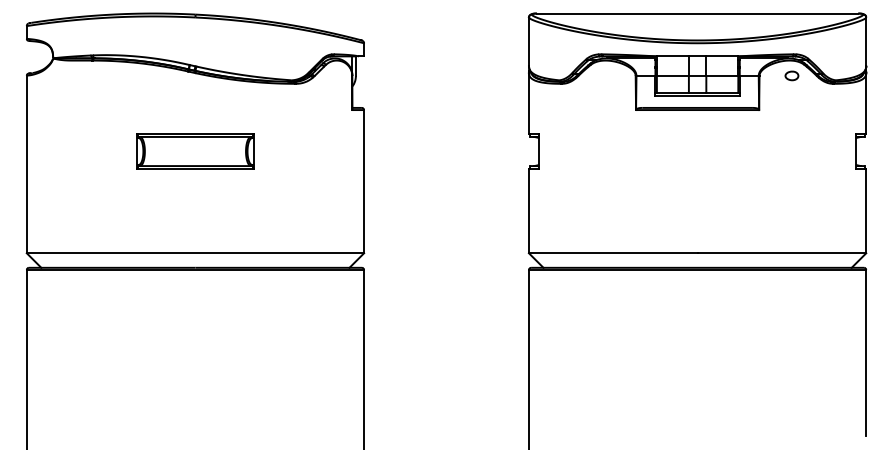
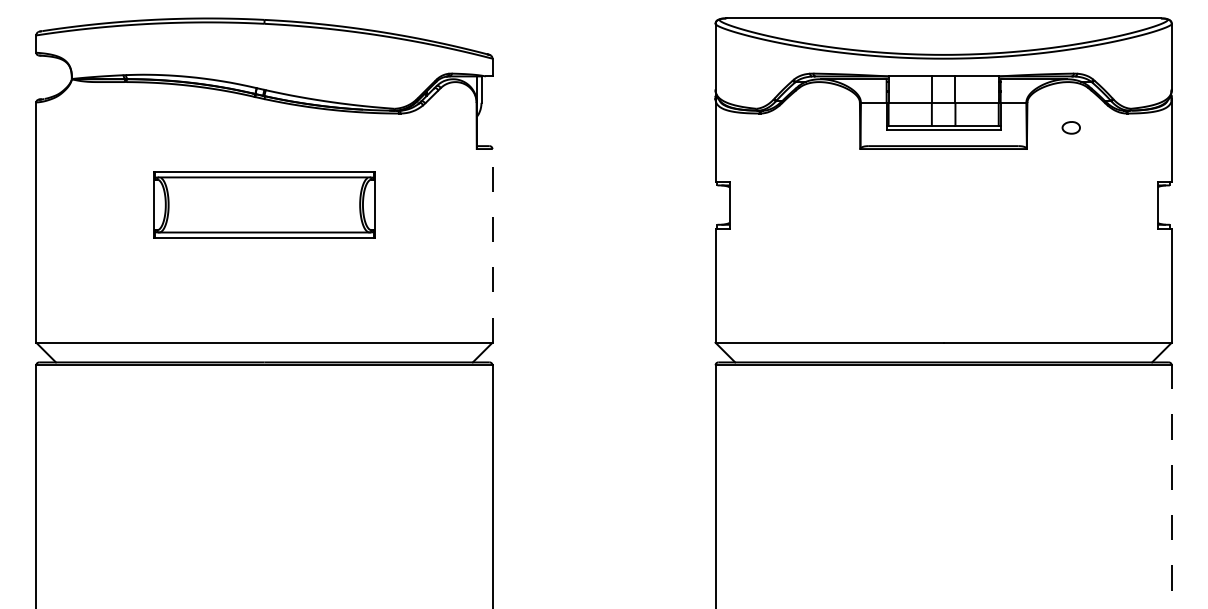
part: (791, 75) -> (1070, 127), moved
part: (195, 151) -> (264, 205), size x1.4
line: (364, 181) -> (492, 245), solid -> dashed
line: (866, 352) -> (1171, 477), solid -> dashed

